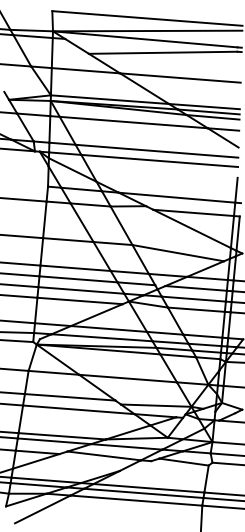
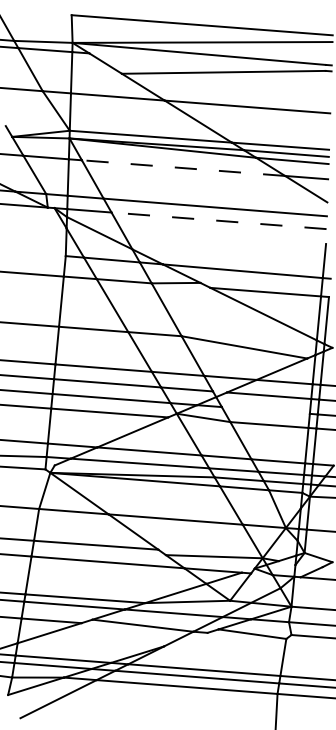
line: (133, 122) -> (183, 168), solid -> dashed
line: (159, 160) -> (218, 220), solid -> dashed
line: (193, 298) -> (265, 409), removed

